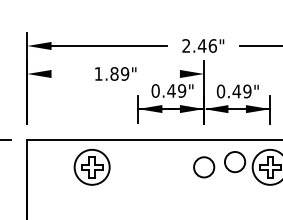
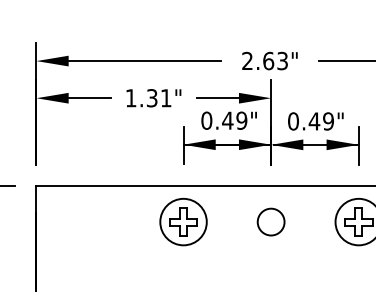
text: (207, 45) -> (275, 60), 2.46" -> 2.63"
line: (67, 74) -> (89, 98), added
text: (119, 74) -> (158, 98), 1.89" -> 1.31"
line: (163, 74) -> (217, 98), added
circle: (234, 161) -> (311, 214), removed
part: (92, 167) -> (183, 222), moved

